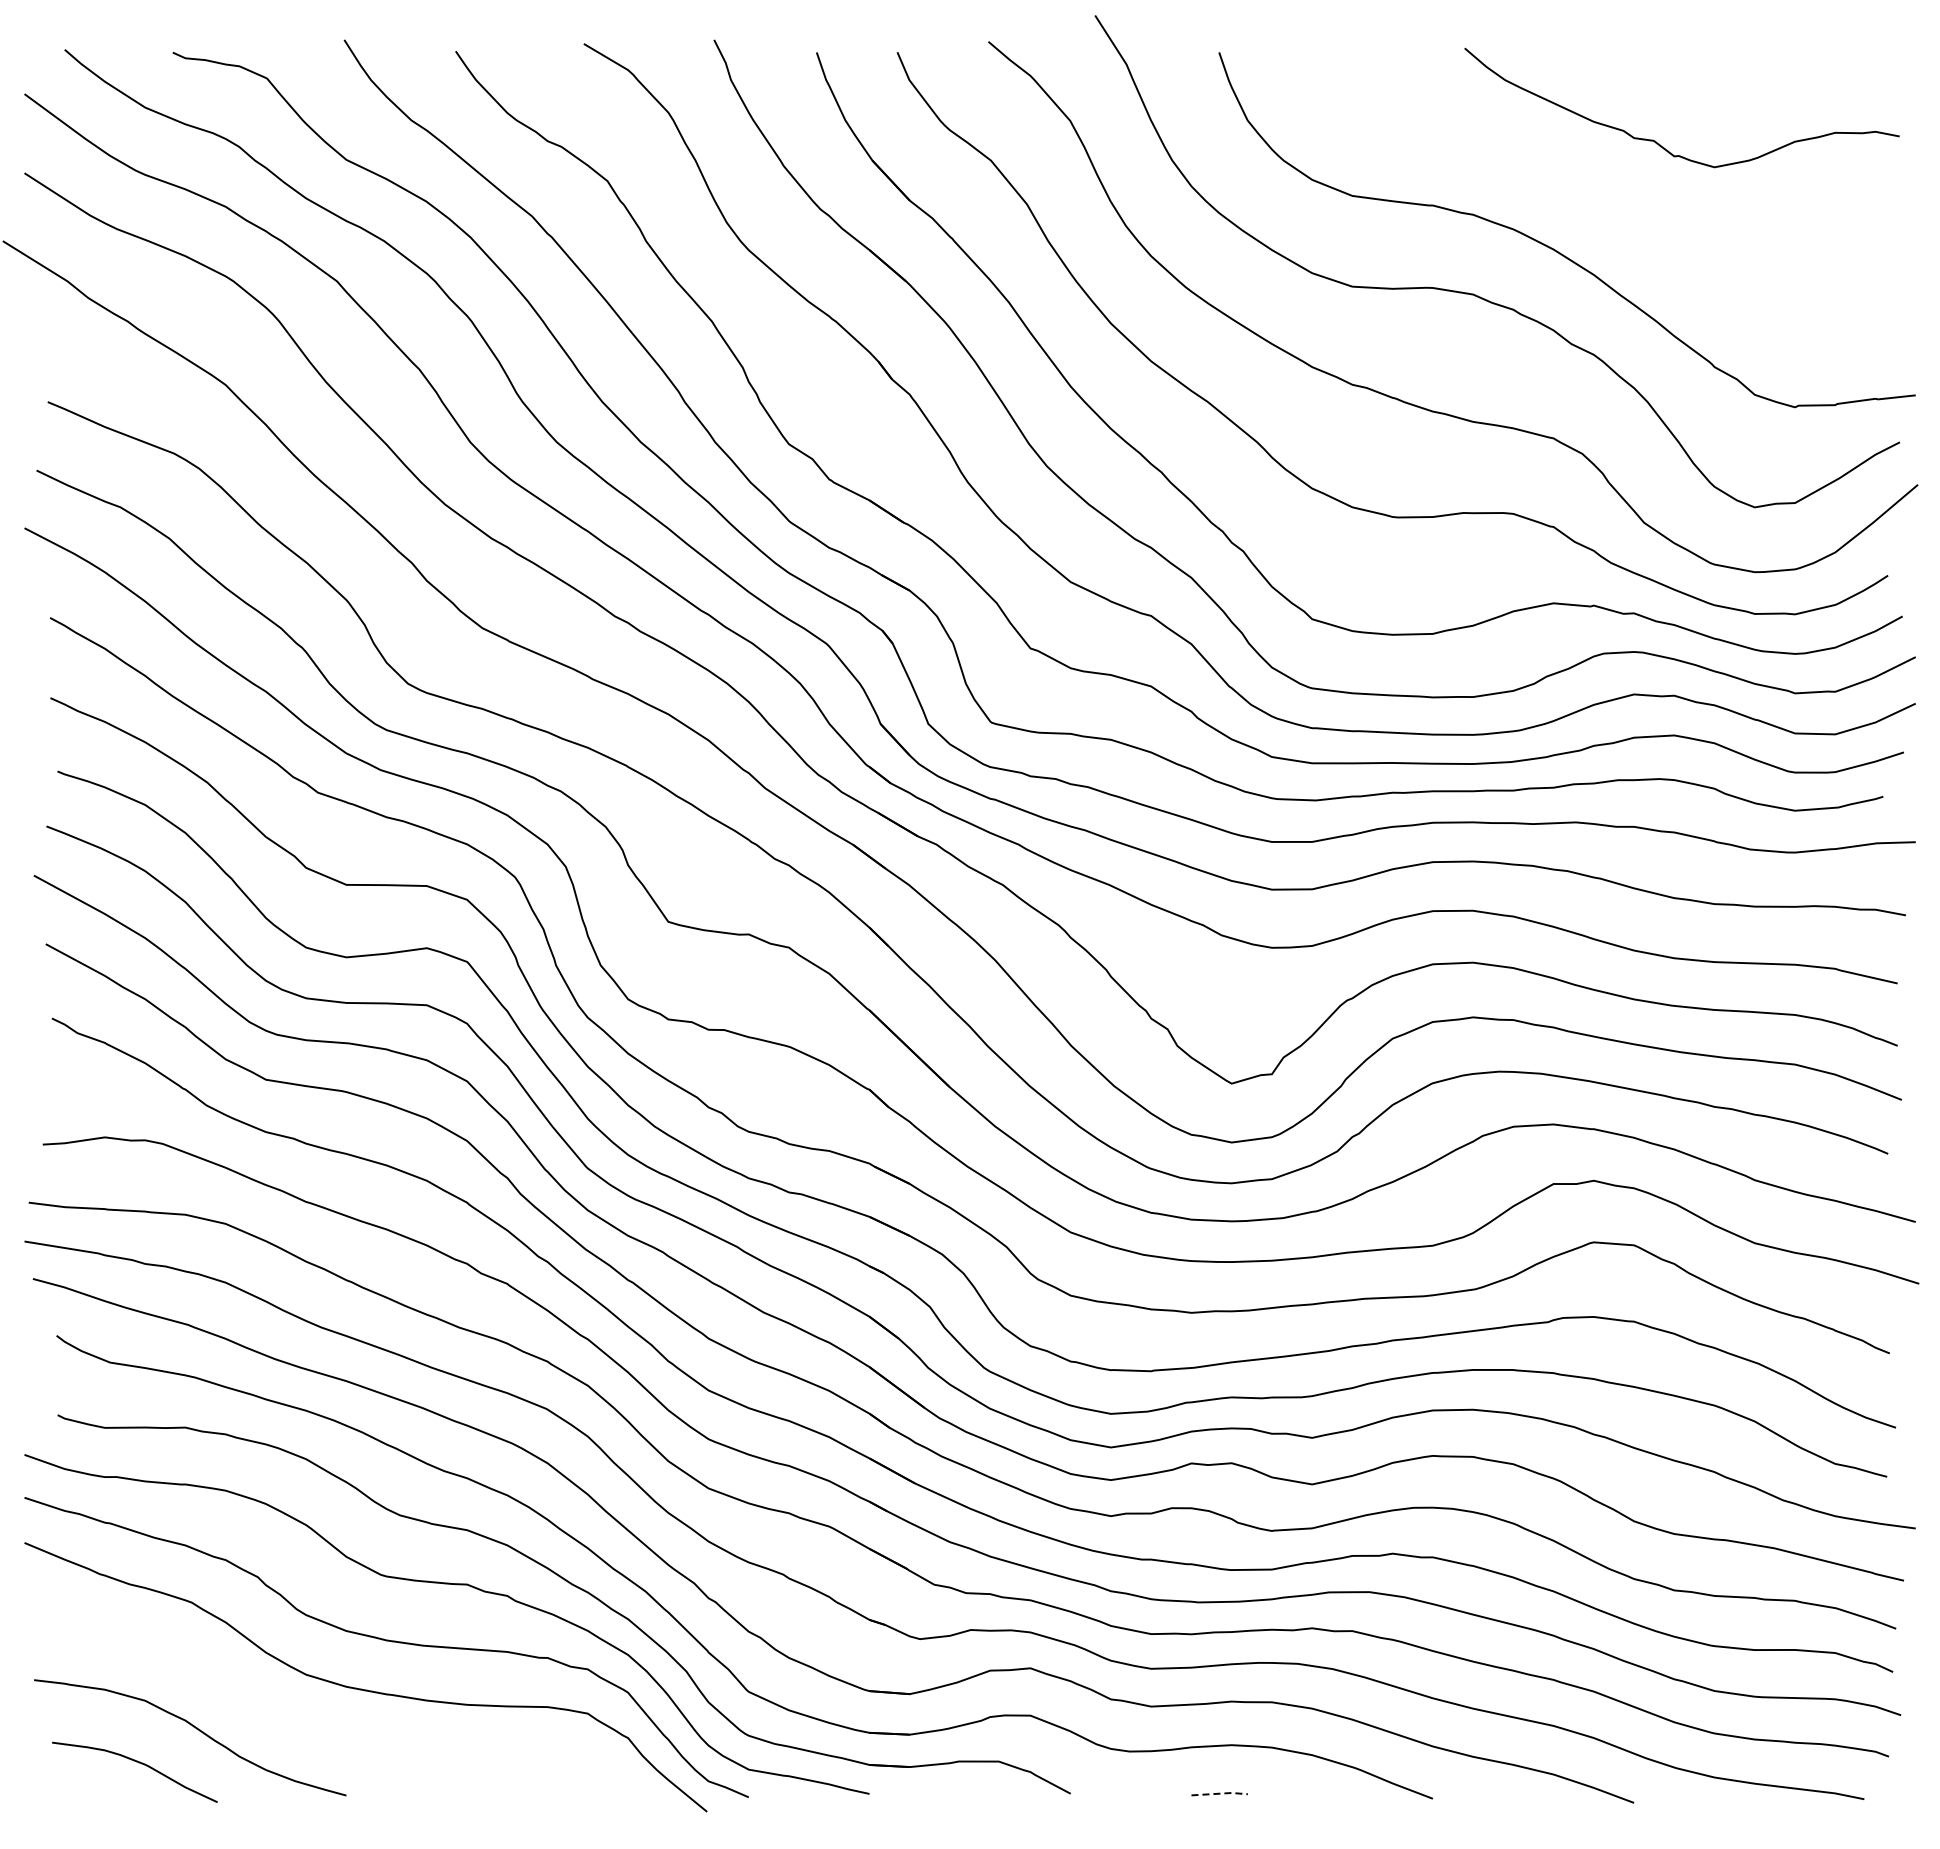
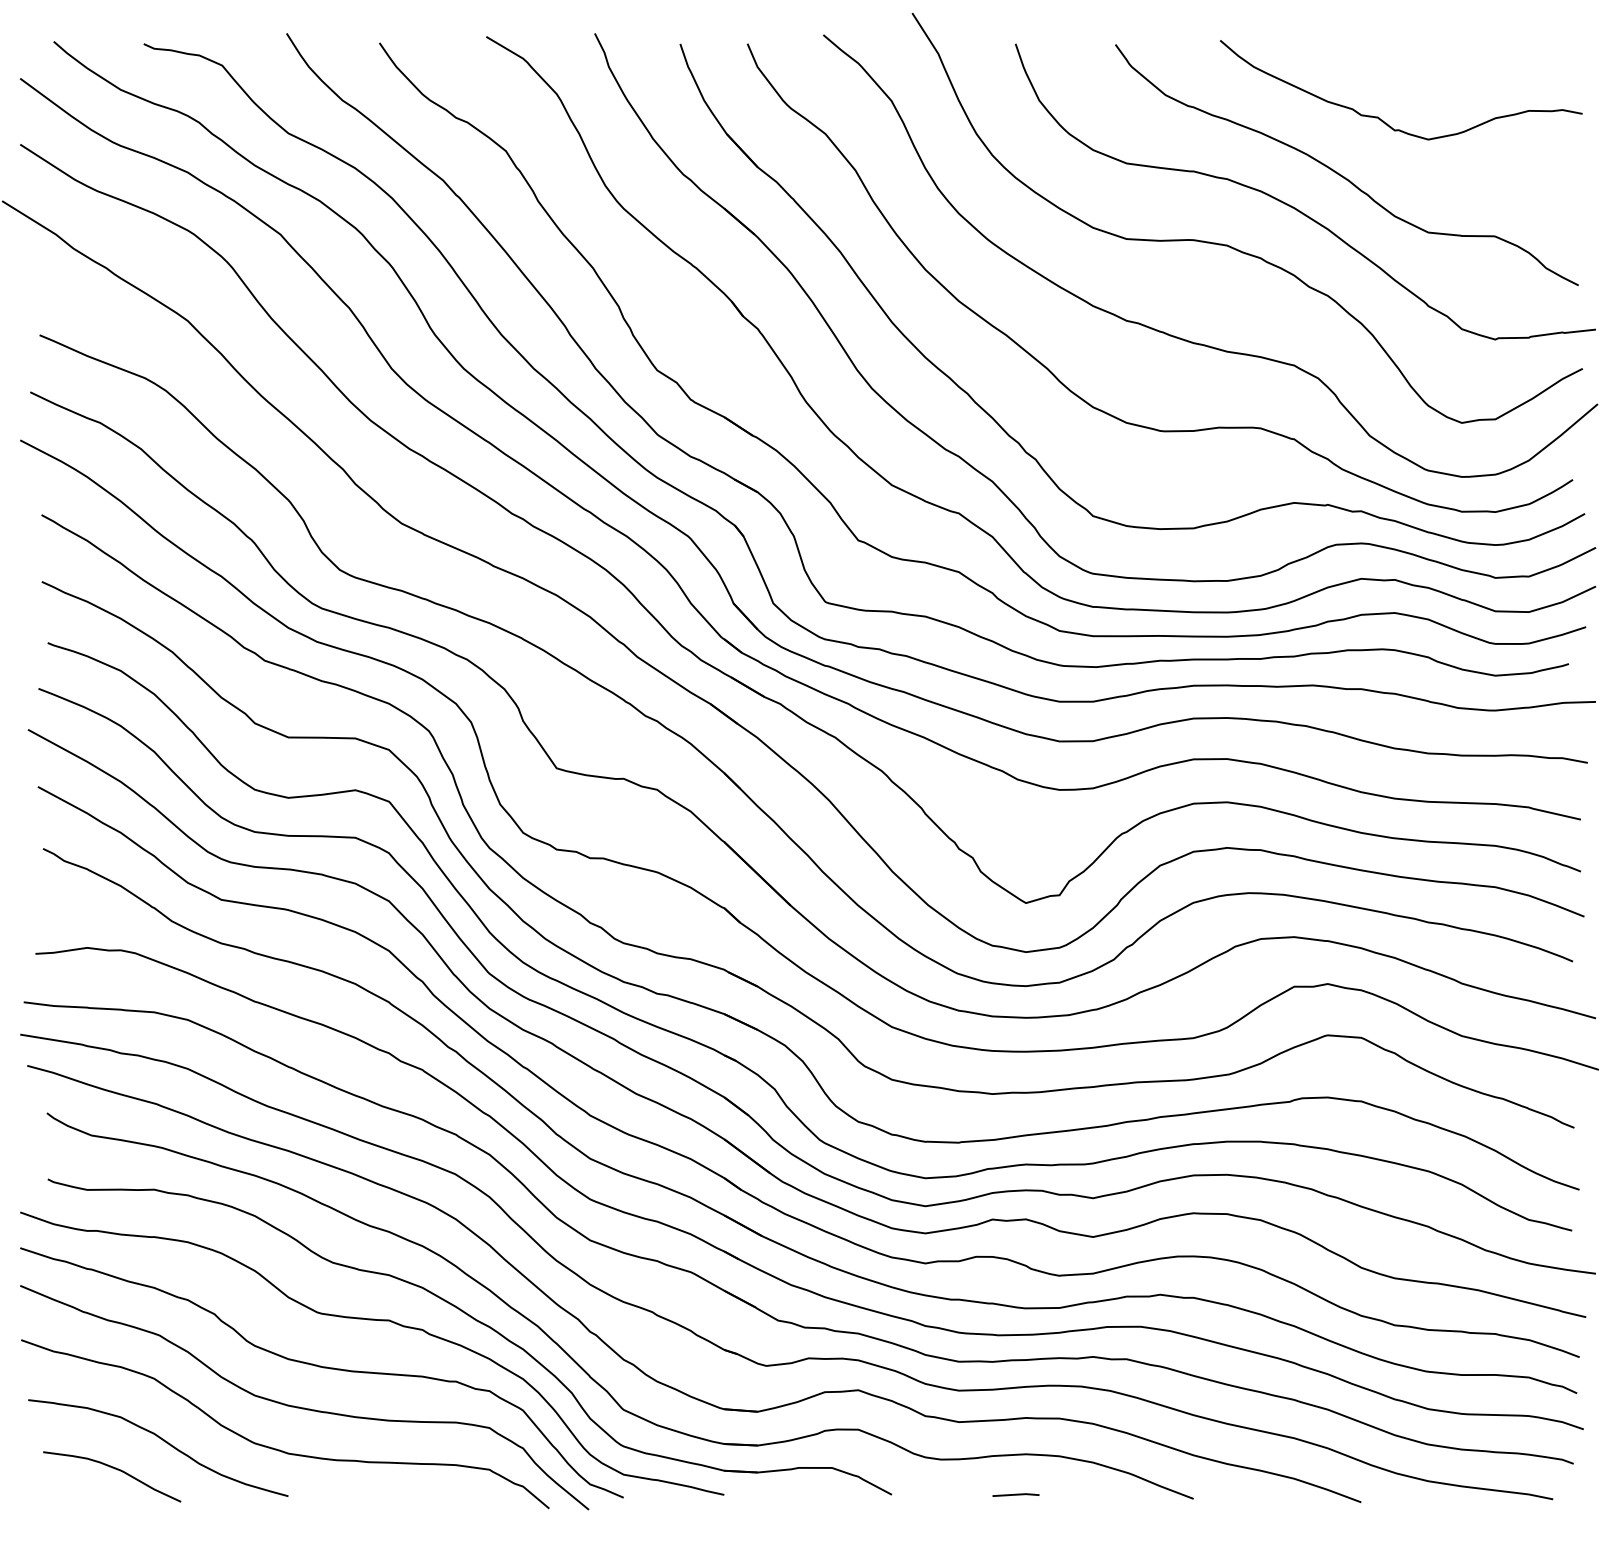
curve: (1610, 209) -> (1341, 174), added
curve: (332, 1738) -> (276, 1448), added
line: (1220, 1793) -> (1016, 1494), dashed -> solid

